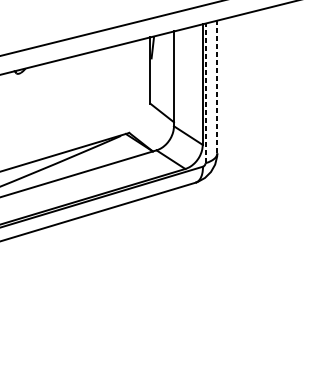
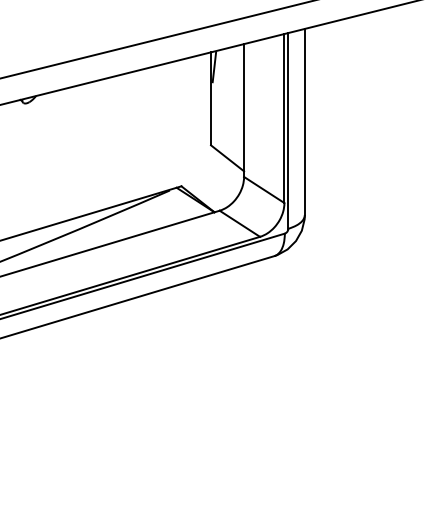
line: (217, 86) -> (304, 121), dashed -> solid
line: (205, 93) -> (288, 130), dashed -> solid

